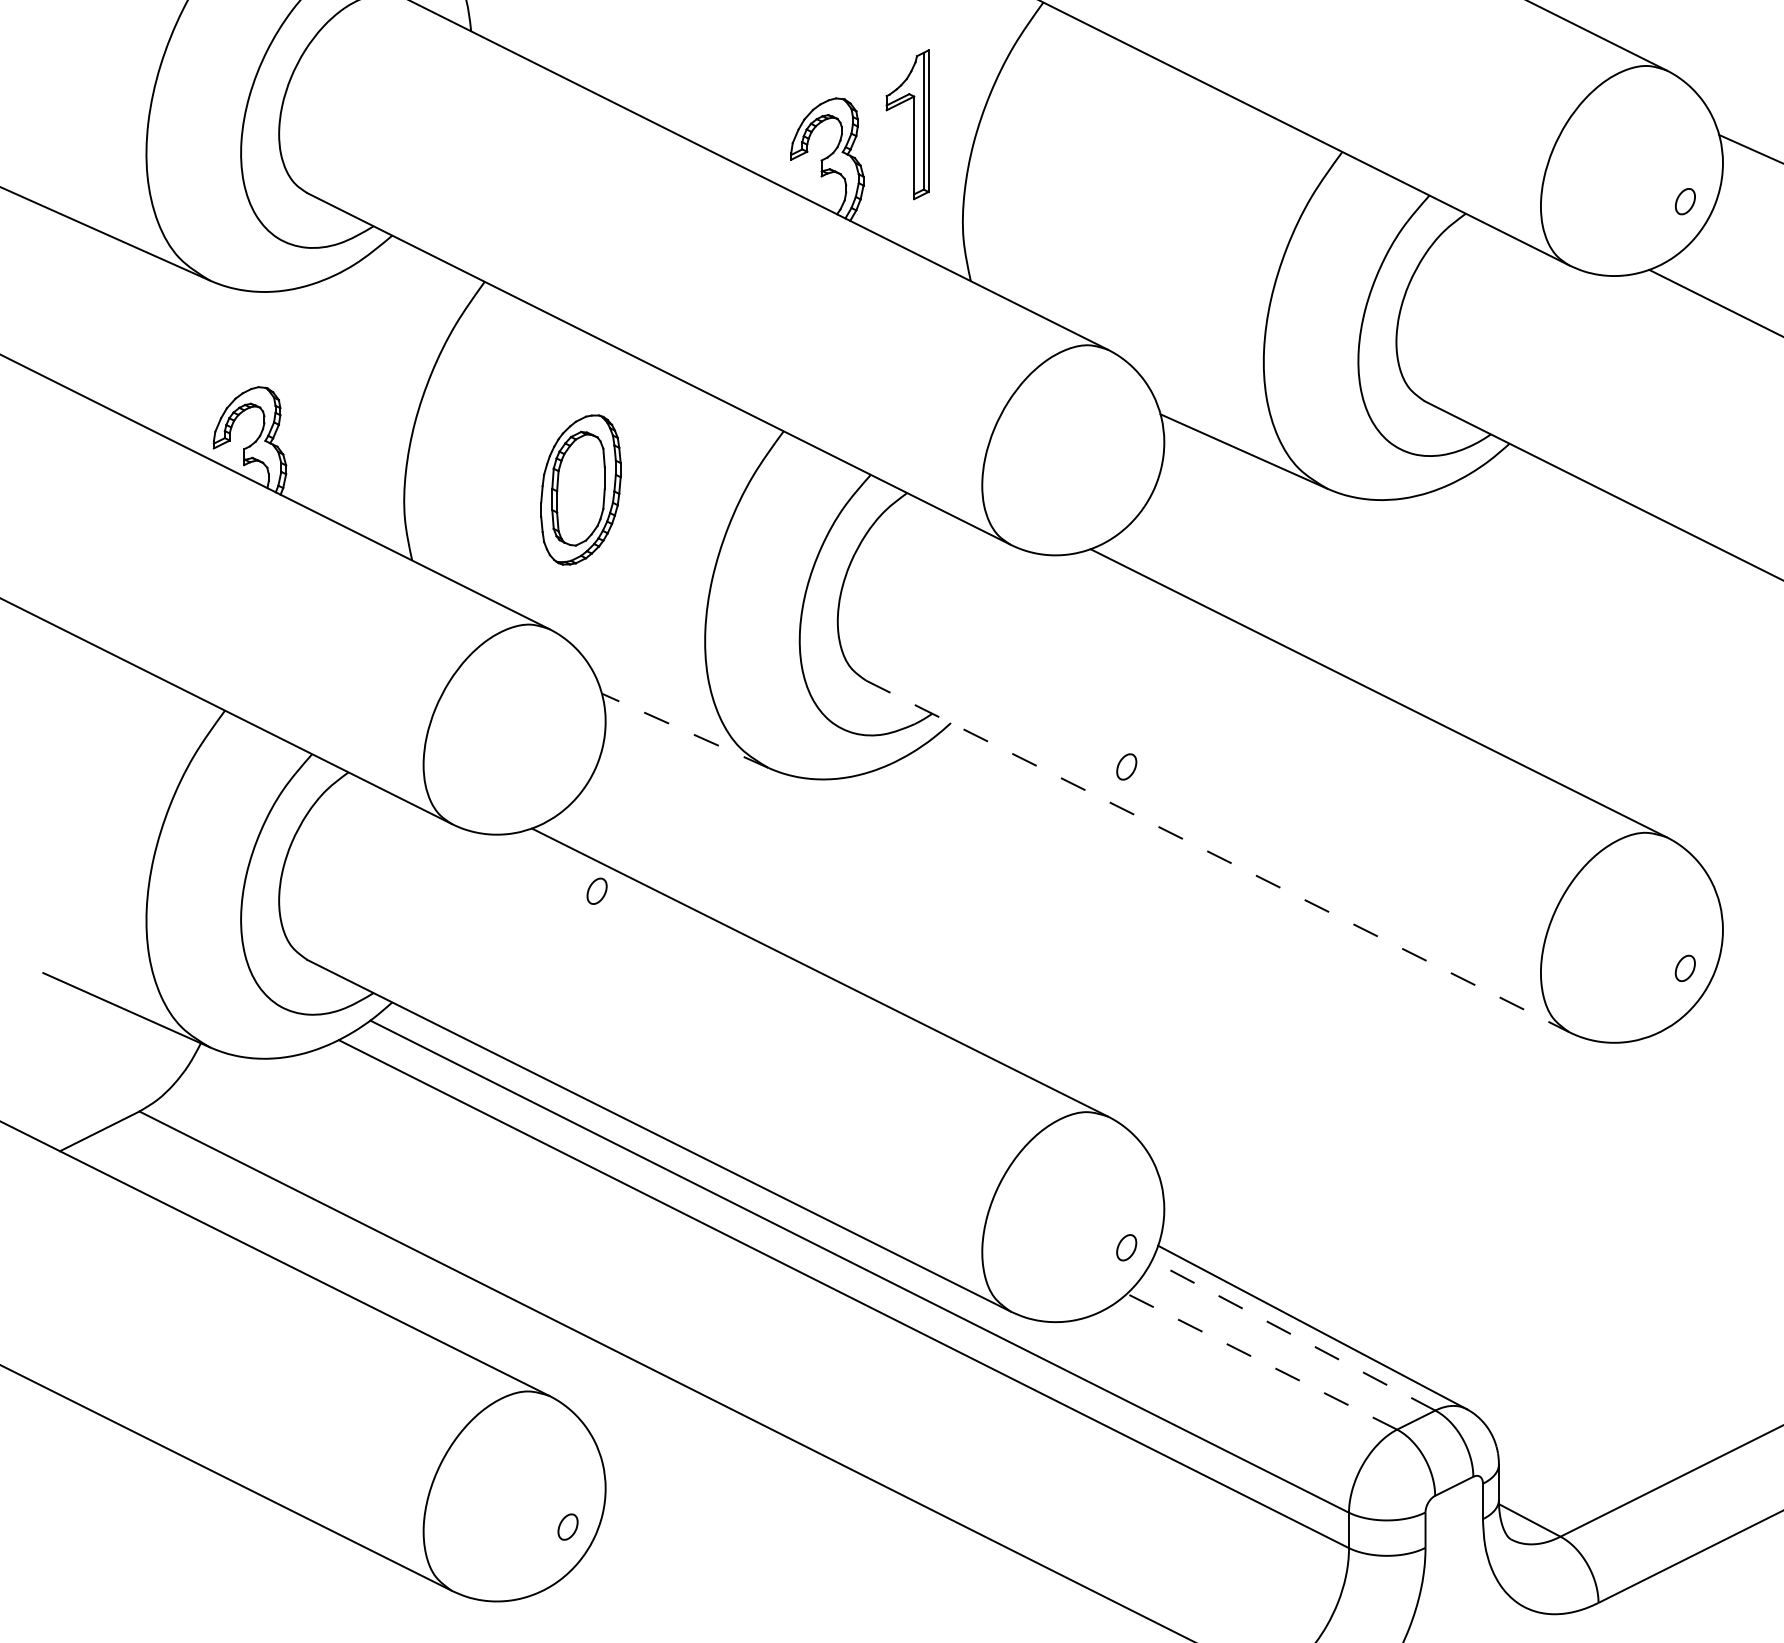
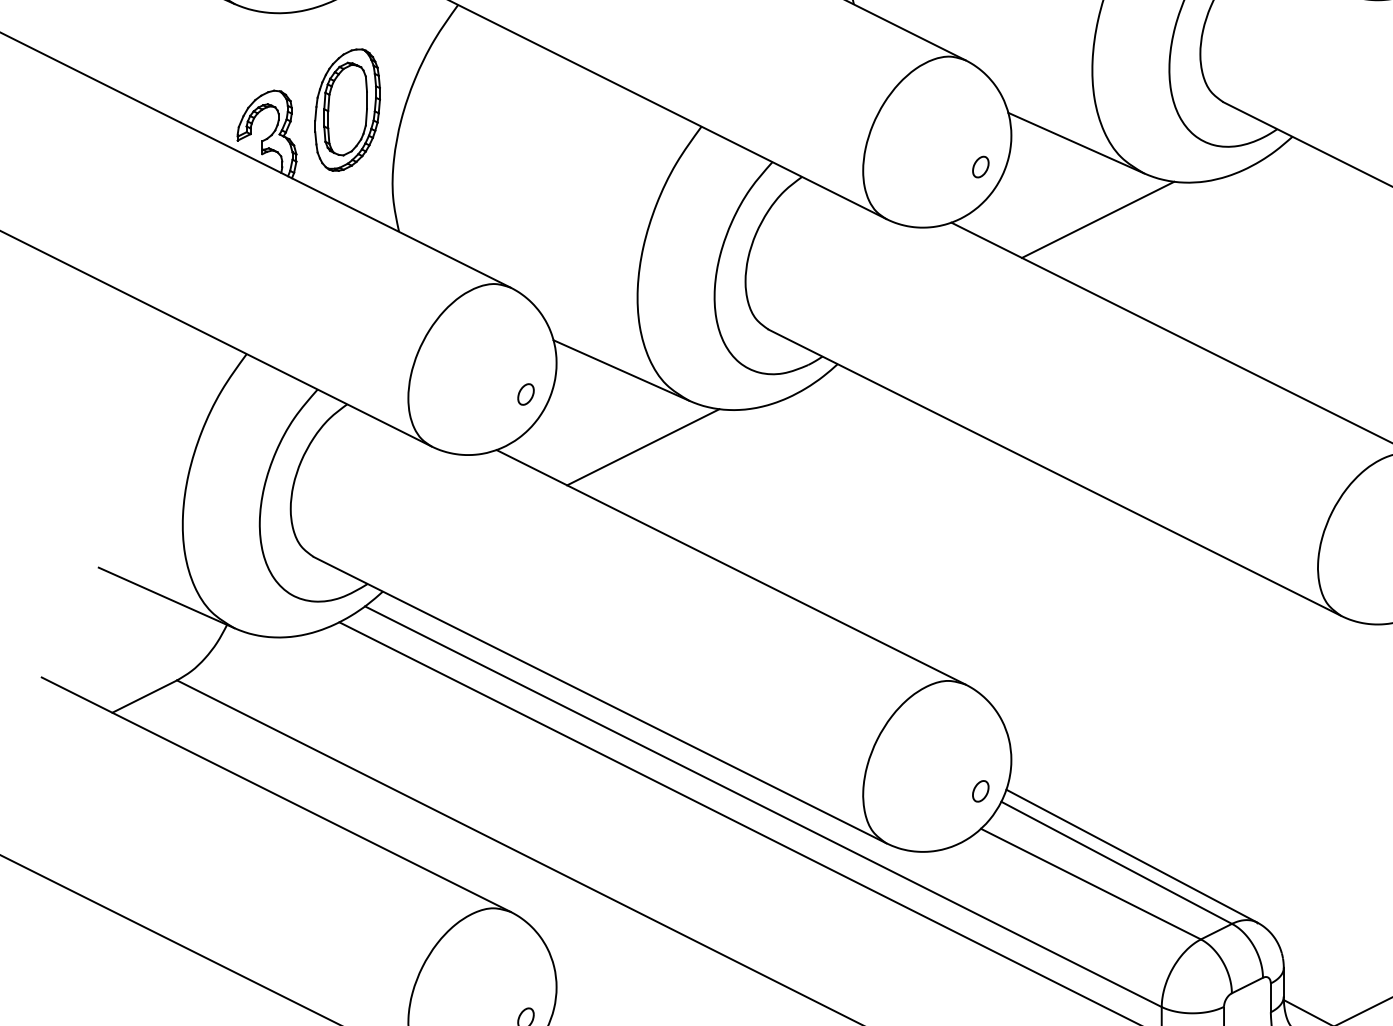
part: (580, 489) -> (347, 109), moved
line: (1270, 545) -> (1097, 219), added
line: (684, 730) -> (620, 370), dashed -> solid
part: (1126, 766) -> (980, 166), moved
line: (711, 824) -> (642, 446), added
line: (1218, 856) -> (1055, 472), dashed -> solid
part: (596, 890) -> (525, 393), moved
line: (1293, 1335) -> (1116, 862), dashed -> solid
line: (1261, 1361) -> (1090, 883), dashed -> solid

